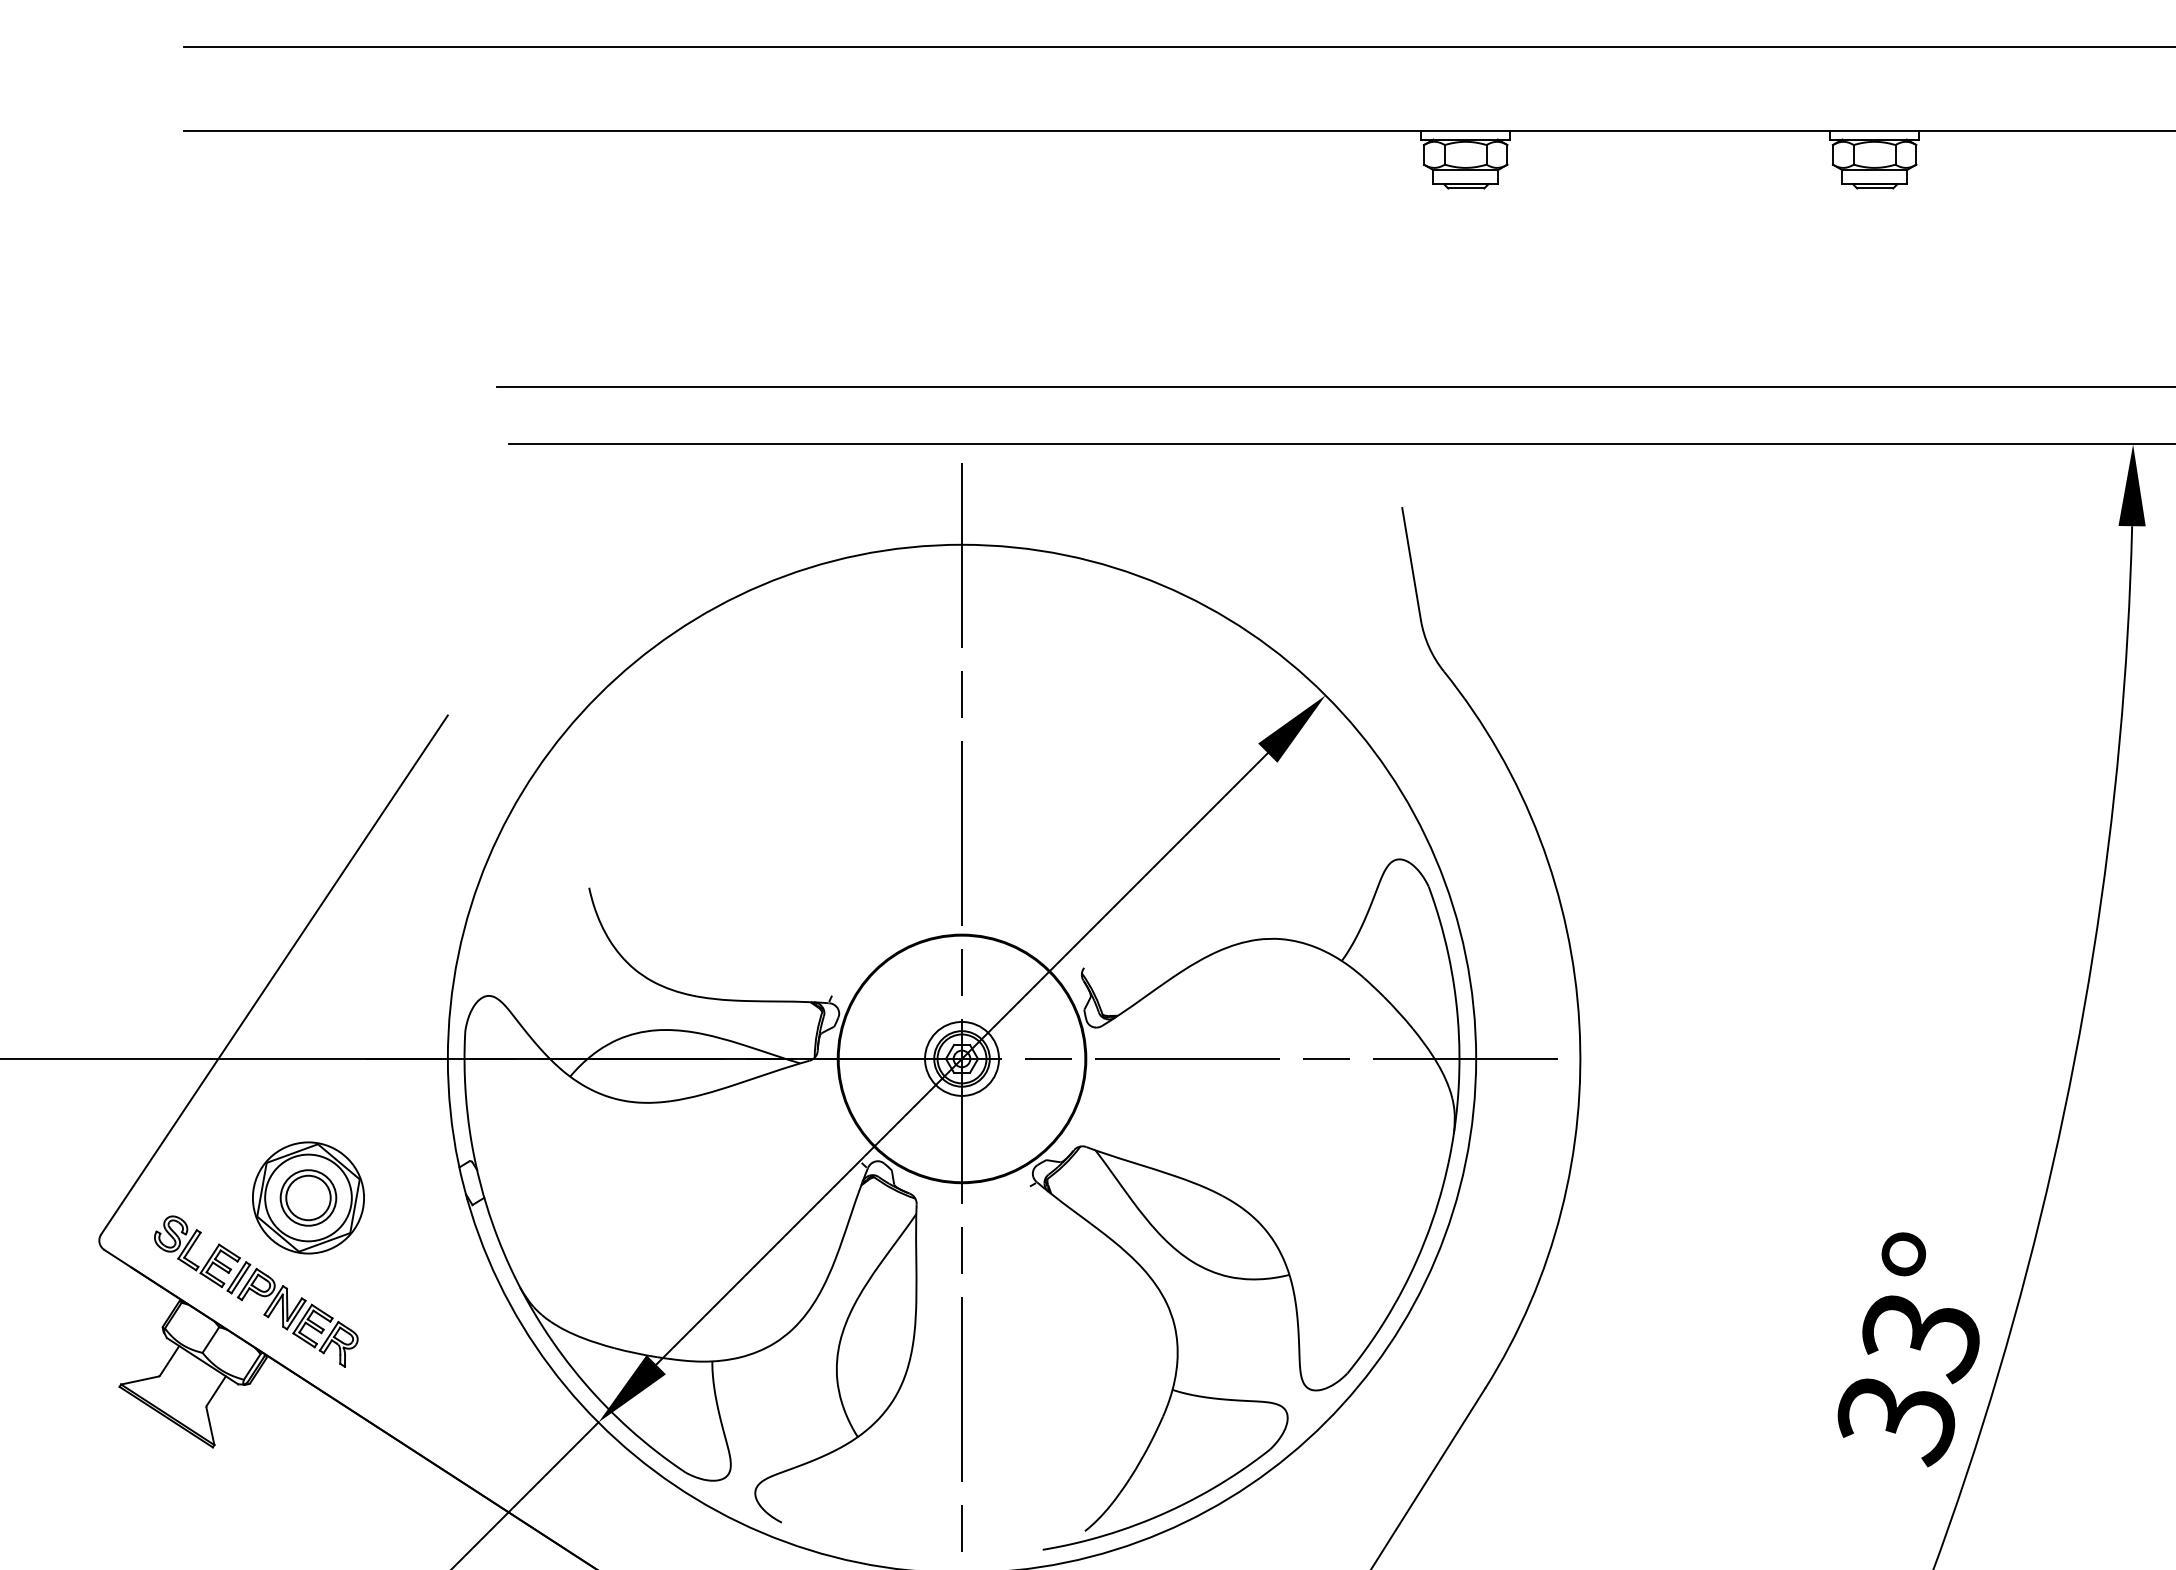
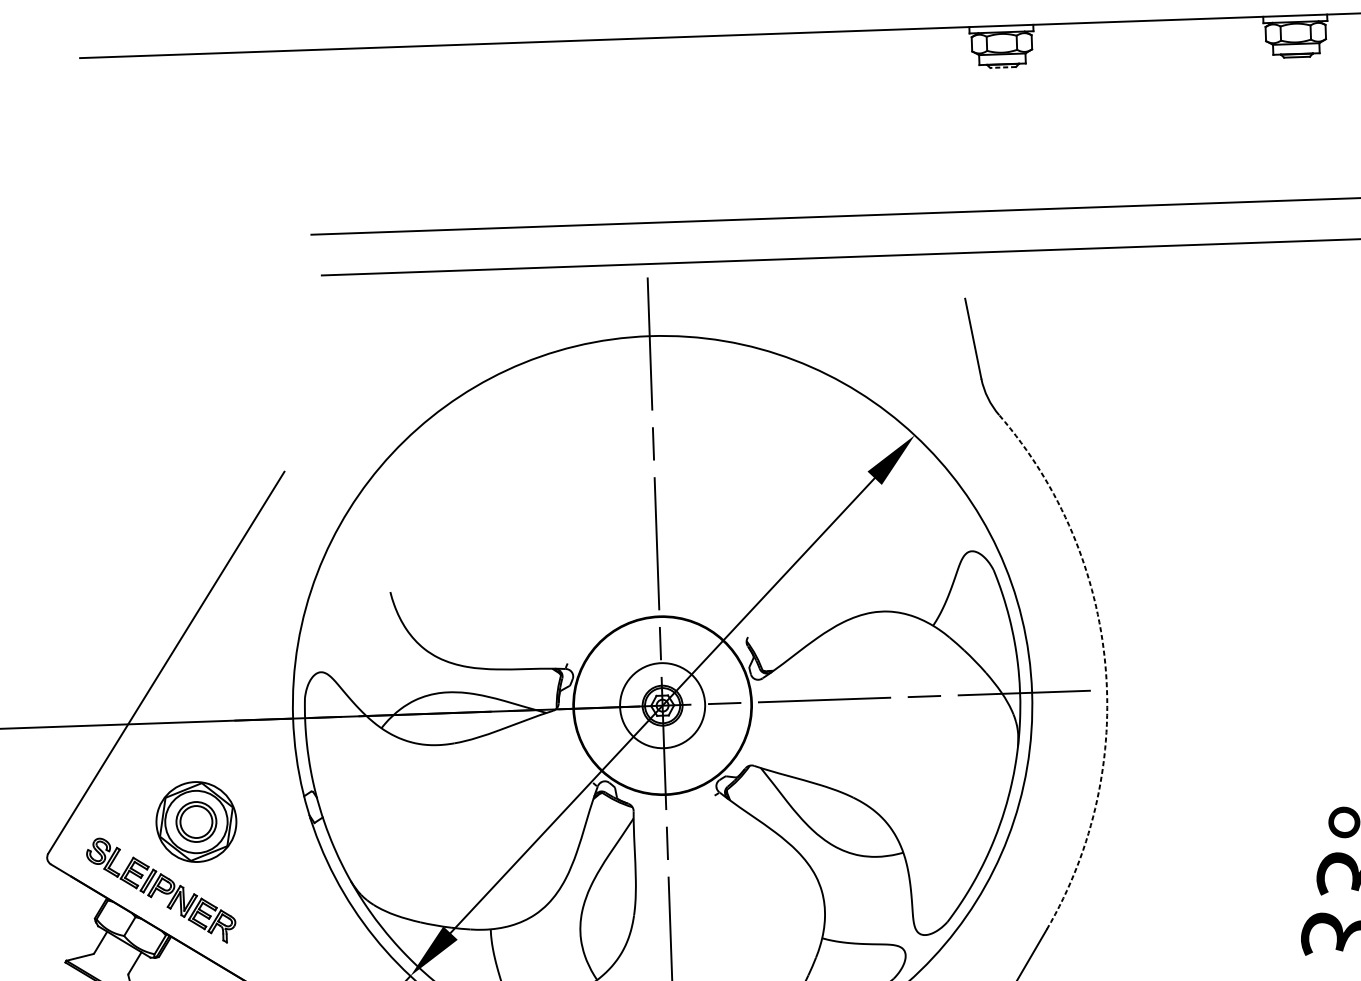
line: (1466, 188) -> (1003, 67), solid -> dashed
arc: (1579, 1023) -> (1105, 664), solid -> dashed
circle: (962, 1058) -> (662, 705), size x1.6

